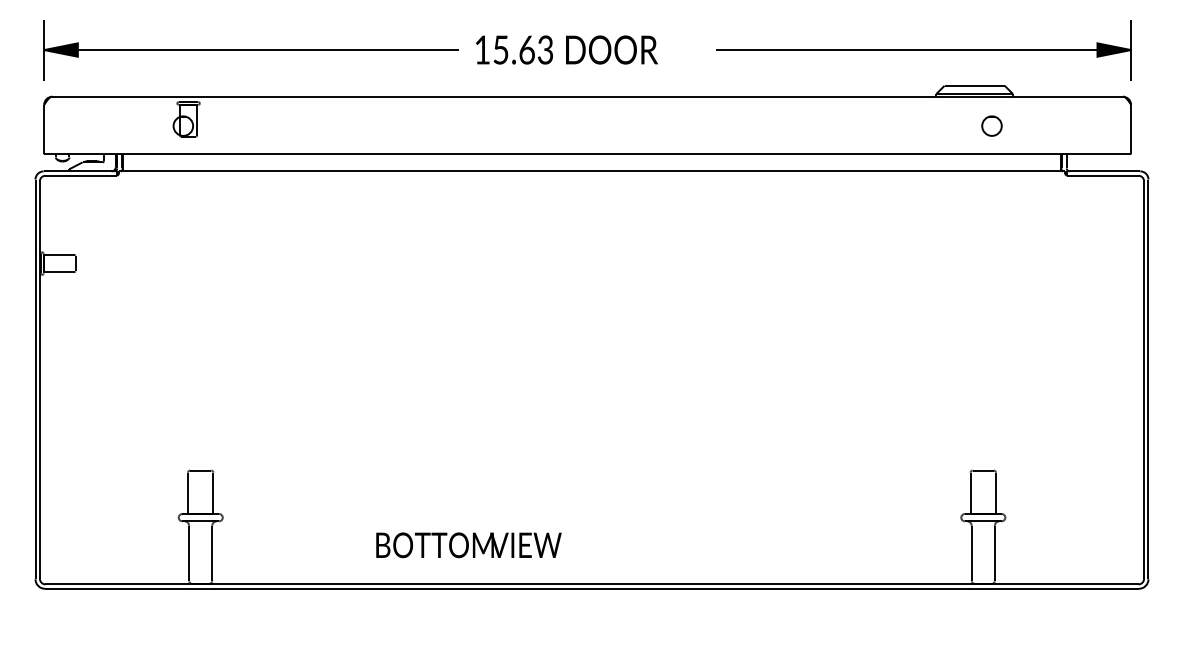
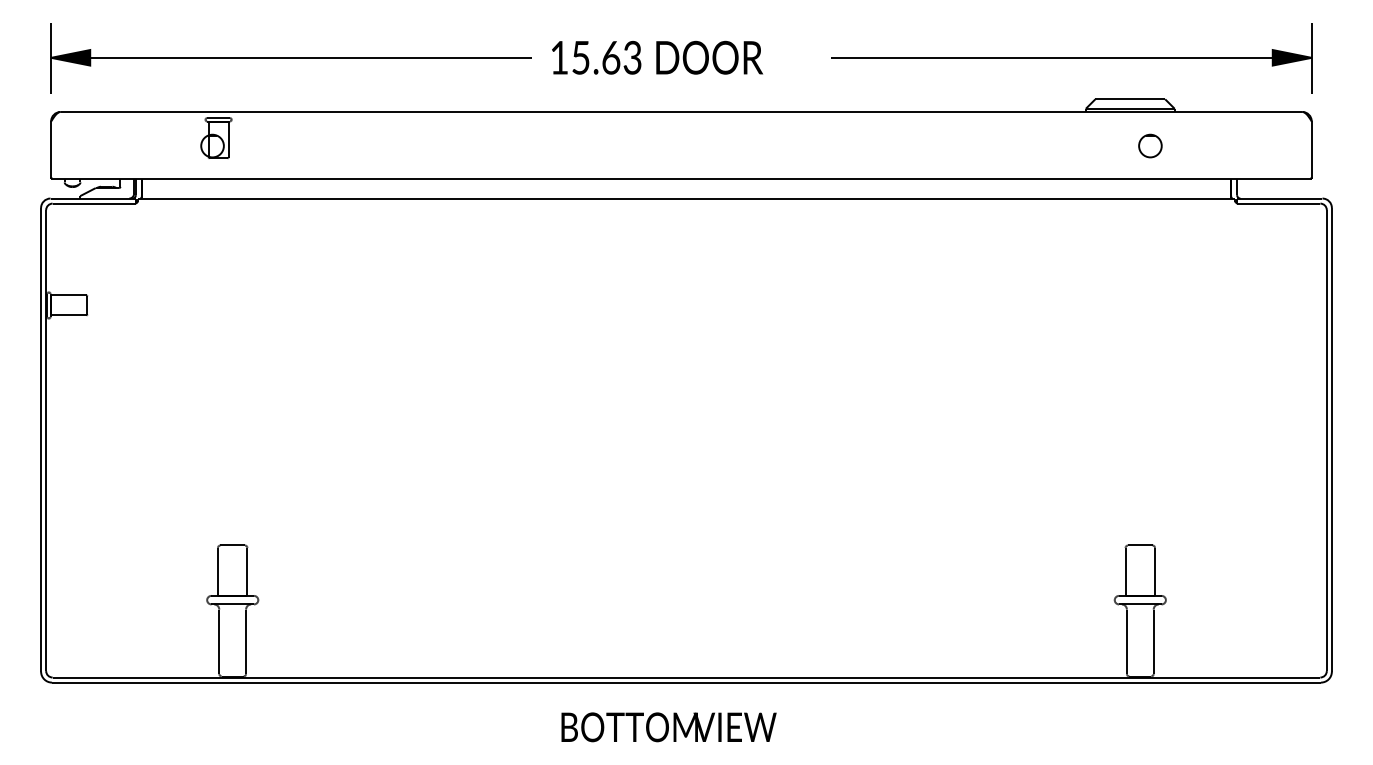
text: (468, 545) -> (668, 727), moved

